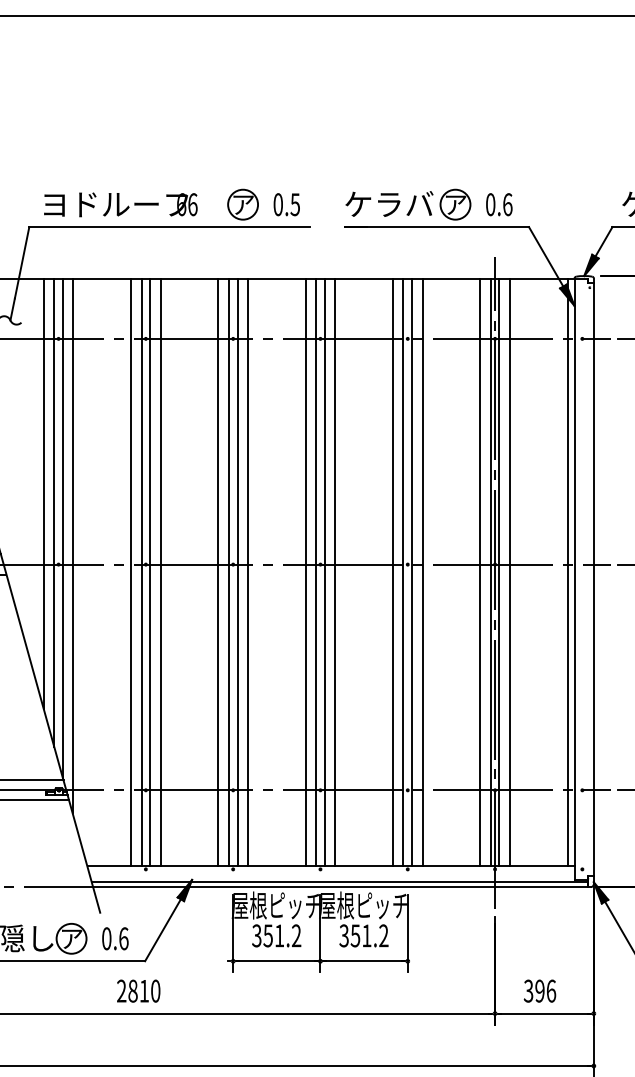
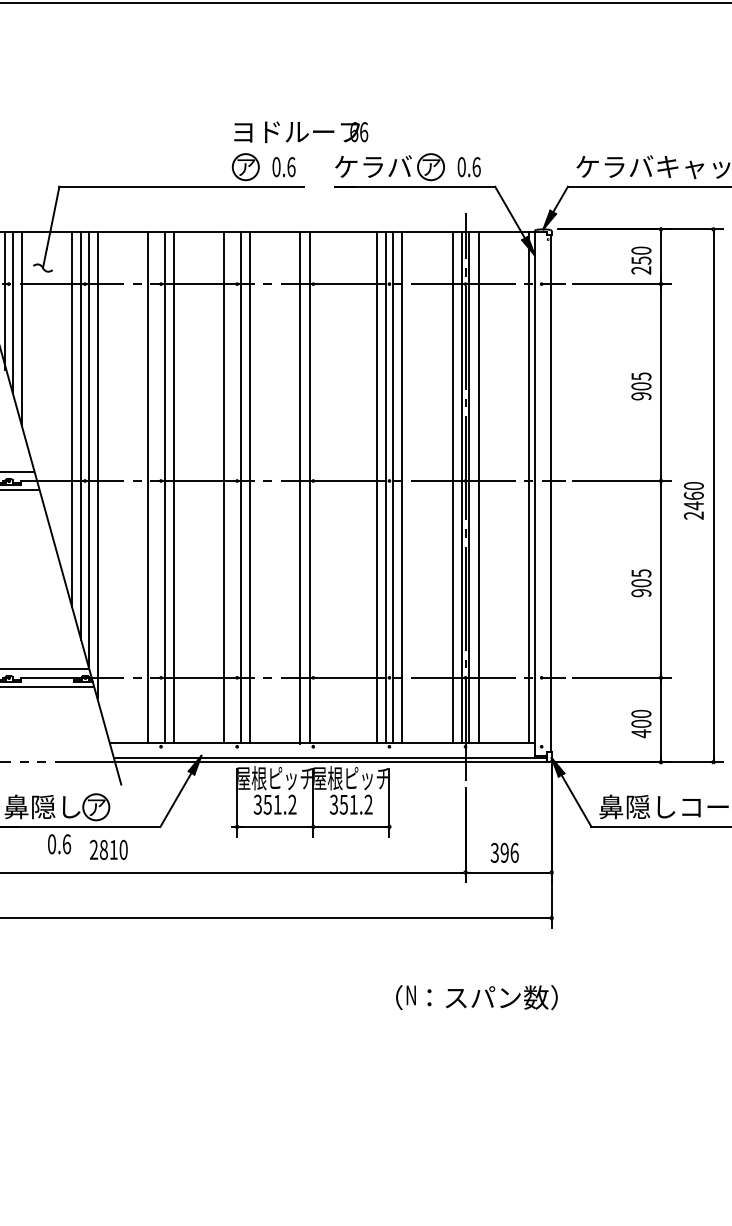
text: (121, 203) -> (301, 131), moved
text: (295, 205) -> (291, 167), 0.5 -> 0.6
line: (141, 572) -> (157, 487), removed
line: (228, 572) -> (233, 487), removed
line: (325, 572) -> (317, 487), removed
line: (335, 572) -> (326, 487), removed
text: (115, 939) -> (59, 844), moved
text: (138, 990) -> (108, 849), moved

